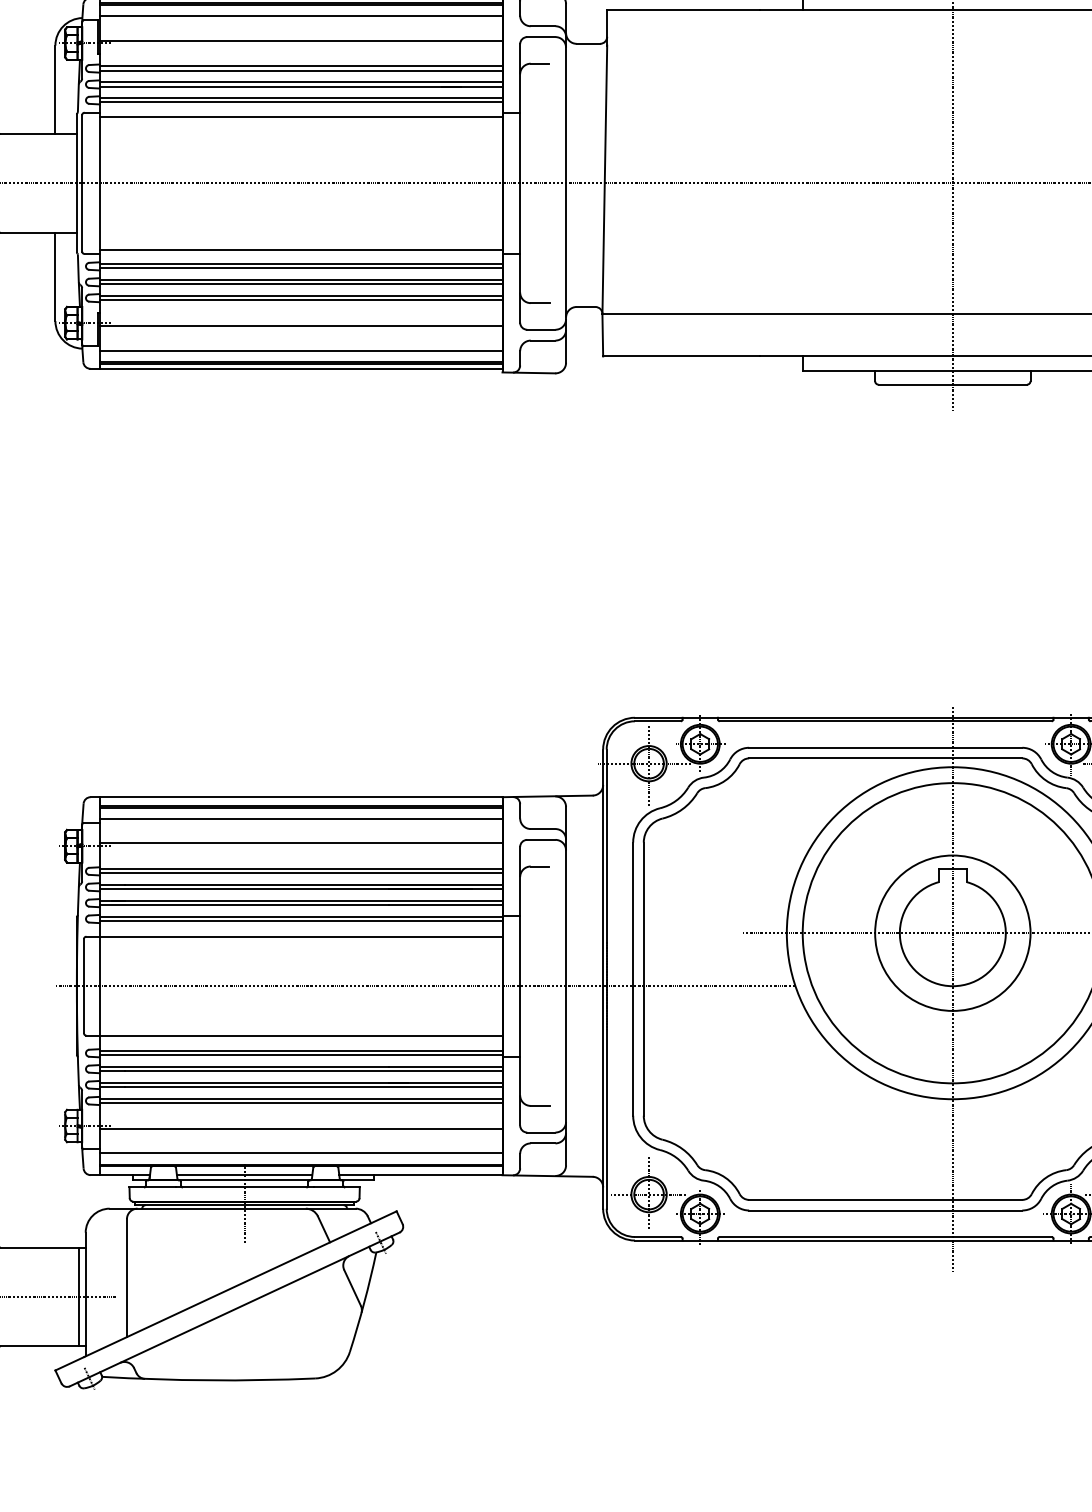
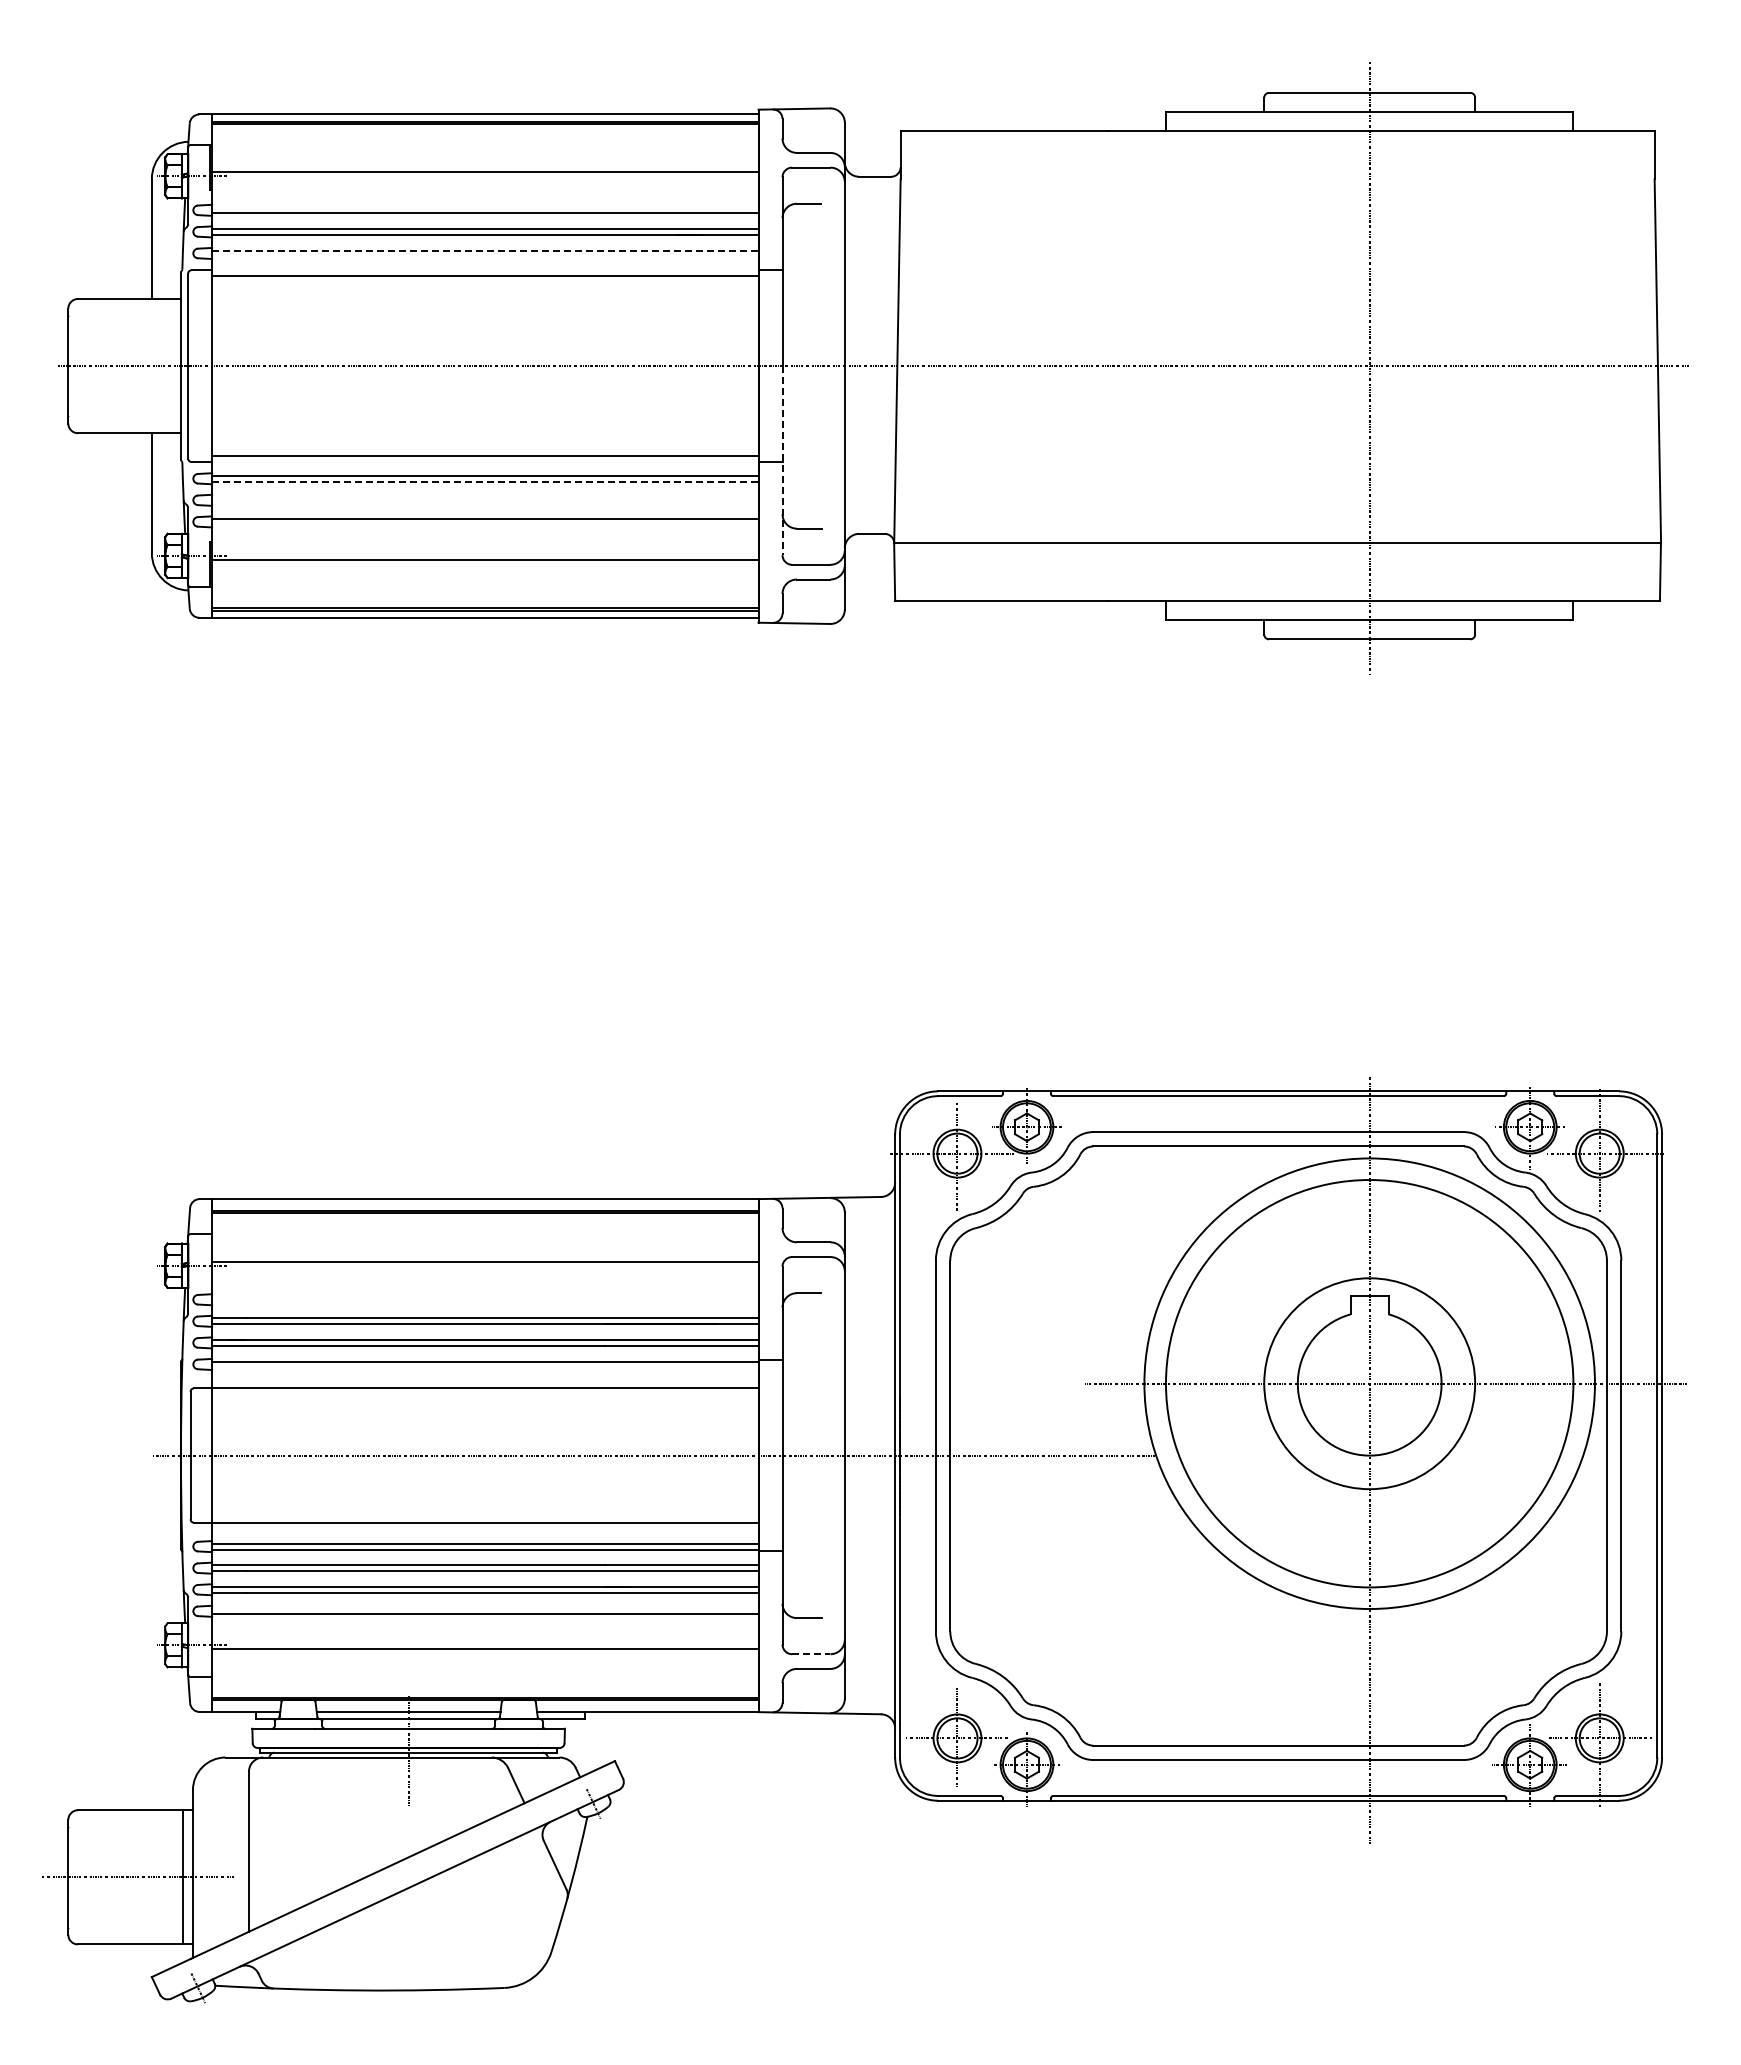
line: (301, 16) -> (485, 139), removed
line: (301, 66) -> (485, 207), removed
line: (301, 98) -> (485, 250), solid -> dashed
line: (301, 102) -> (485, 256), removed
line: (520, 253) -> (782, 461), solid -> dashed
line: (301, 268) -> (485, 481), solid -> dashed
line: (301, 280) -> (485, 497), removed
line: (301, 284) -> (485, 503), removed
line: (301, 300) -> (485, 524), removed
line: (301, 350) -> (485, 592), removed
line: (301, 818) -> (485, 1228), removed
line: (301, 868) -> (485, 1296), removed
line: (301, 873) -> (485, 1302), removed
line: (301, 921) -> (485, 1367), removed
line: (301, 1098) -> (485, 1608), removed
line: (541, 1132) -> (811, 1654), solid -> dashed
line: (301, 1153) -> (485, 1682), removed

